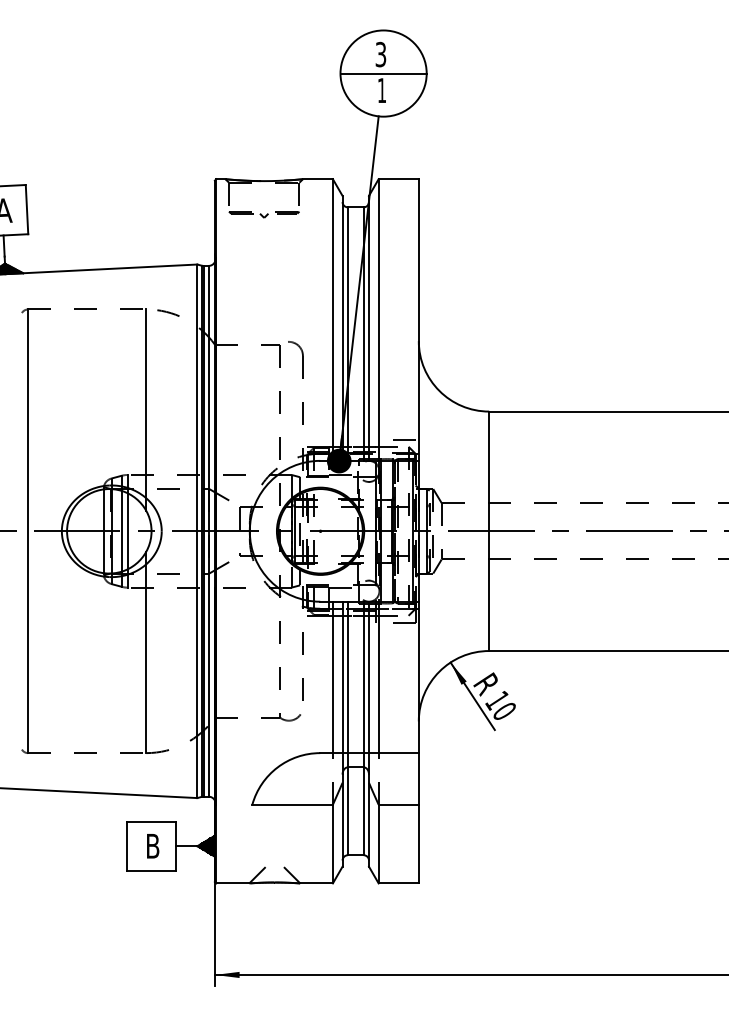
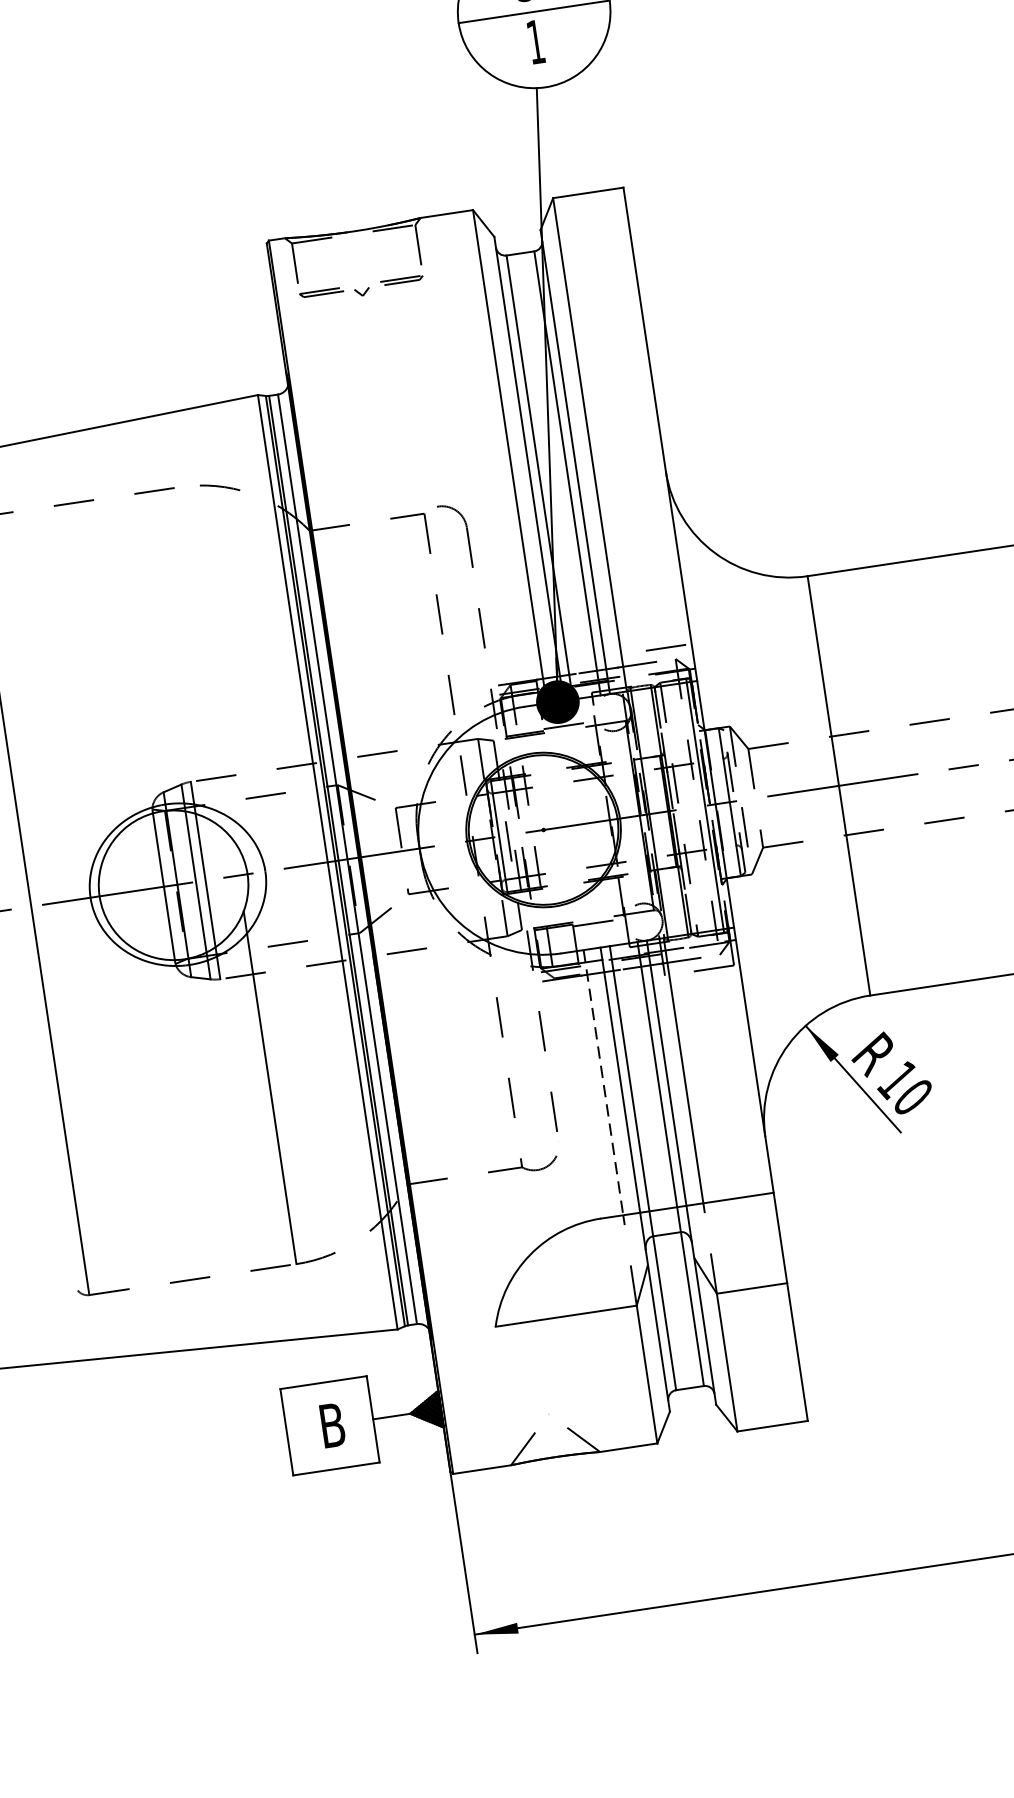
line: (146, 409) -> (206, 662), removed
line: (332, 677) -> (602, 1082), solid -> dashed

